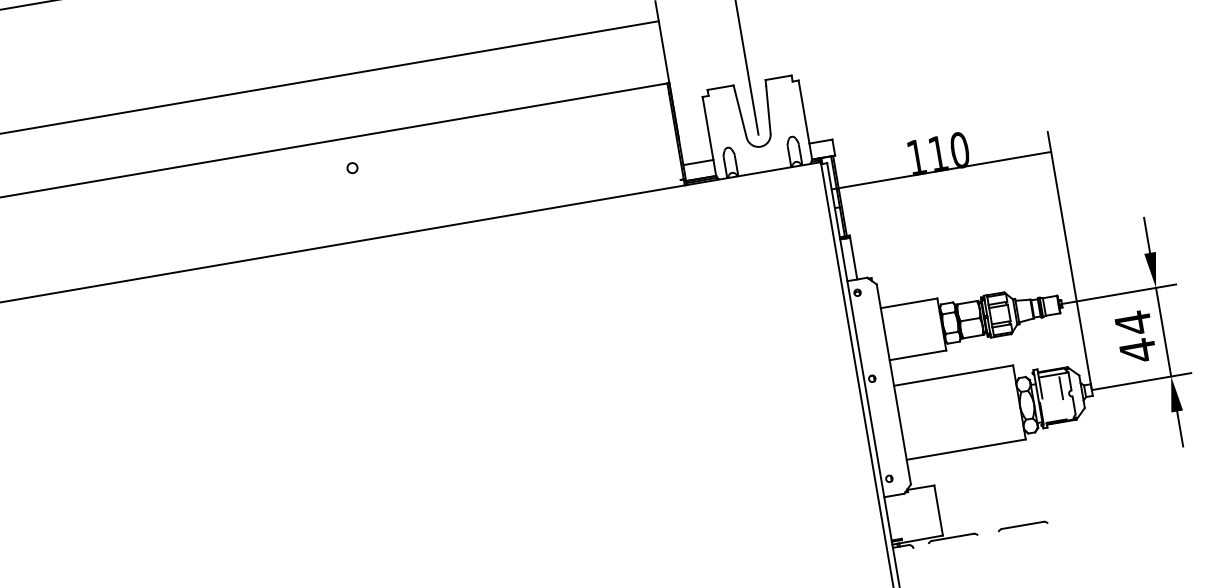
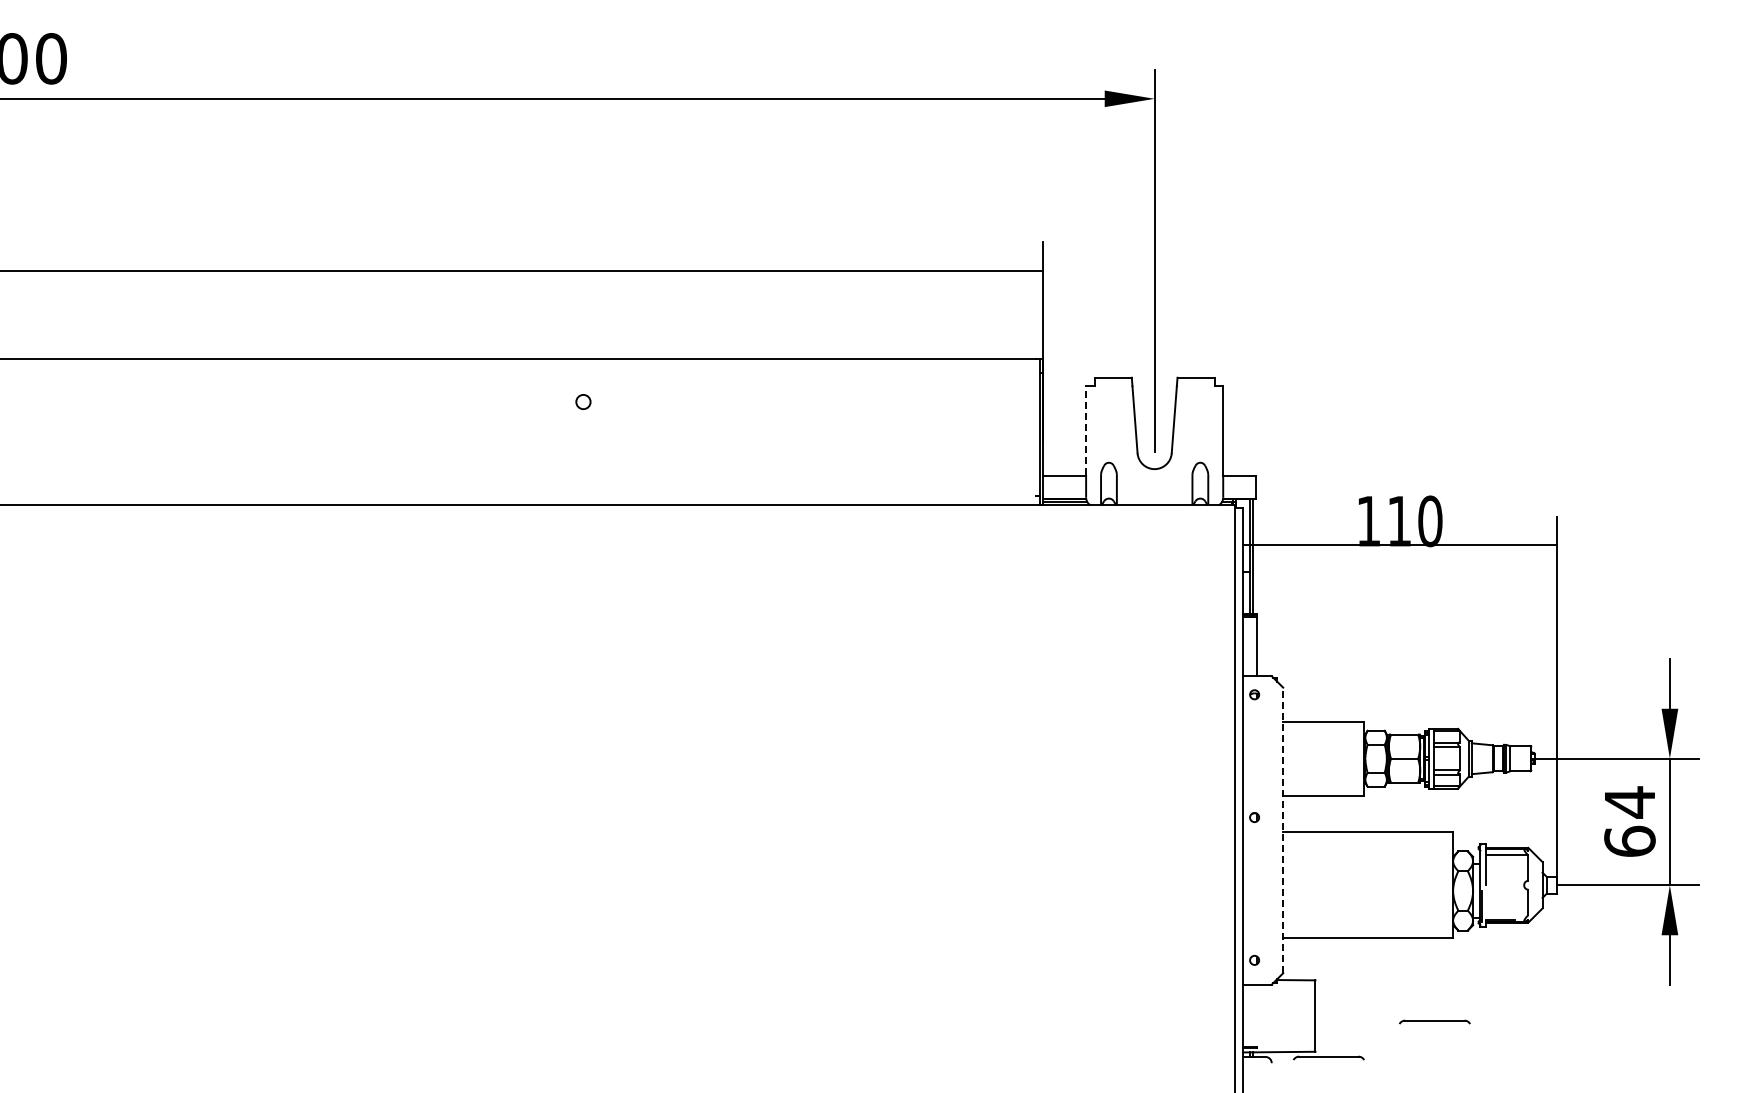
line: (708, 127) -> (1086, 430), solid -> dashed
text: (1137, 350) -> (1629, 841), 44 -> 64
line: (894, 384) -> (1283, 830), solid -> dashed
line: (1061, 387) -> (1514, 874), removed
part: (1022, 526) -> (1434, 1021), moved

